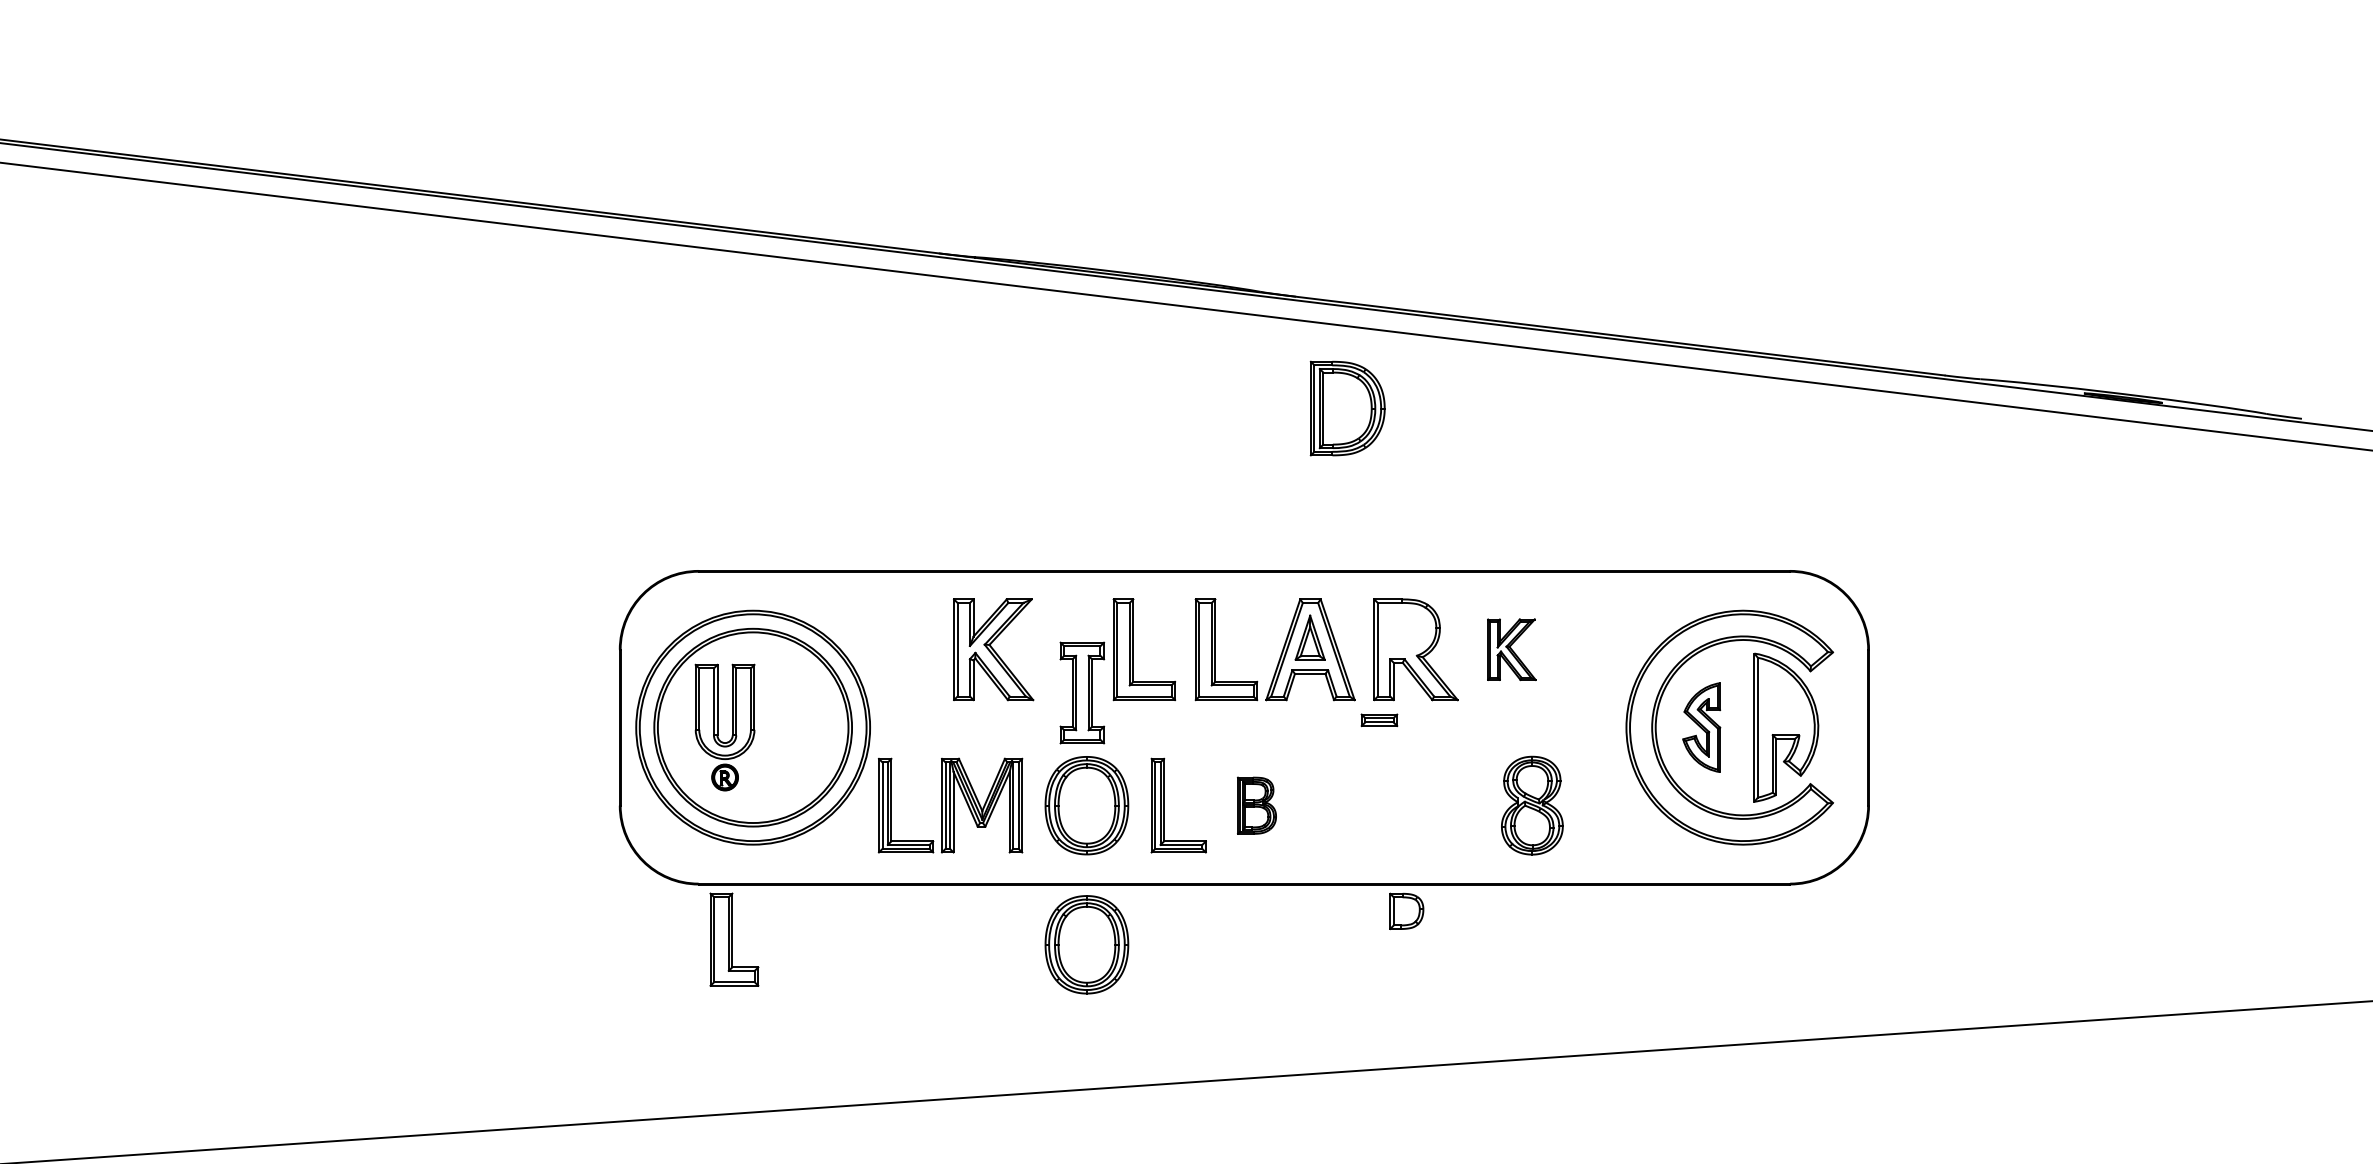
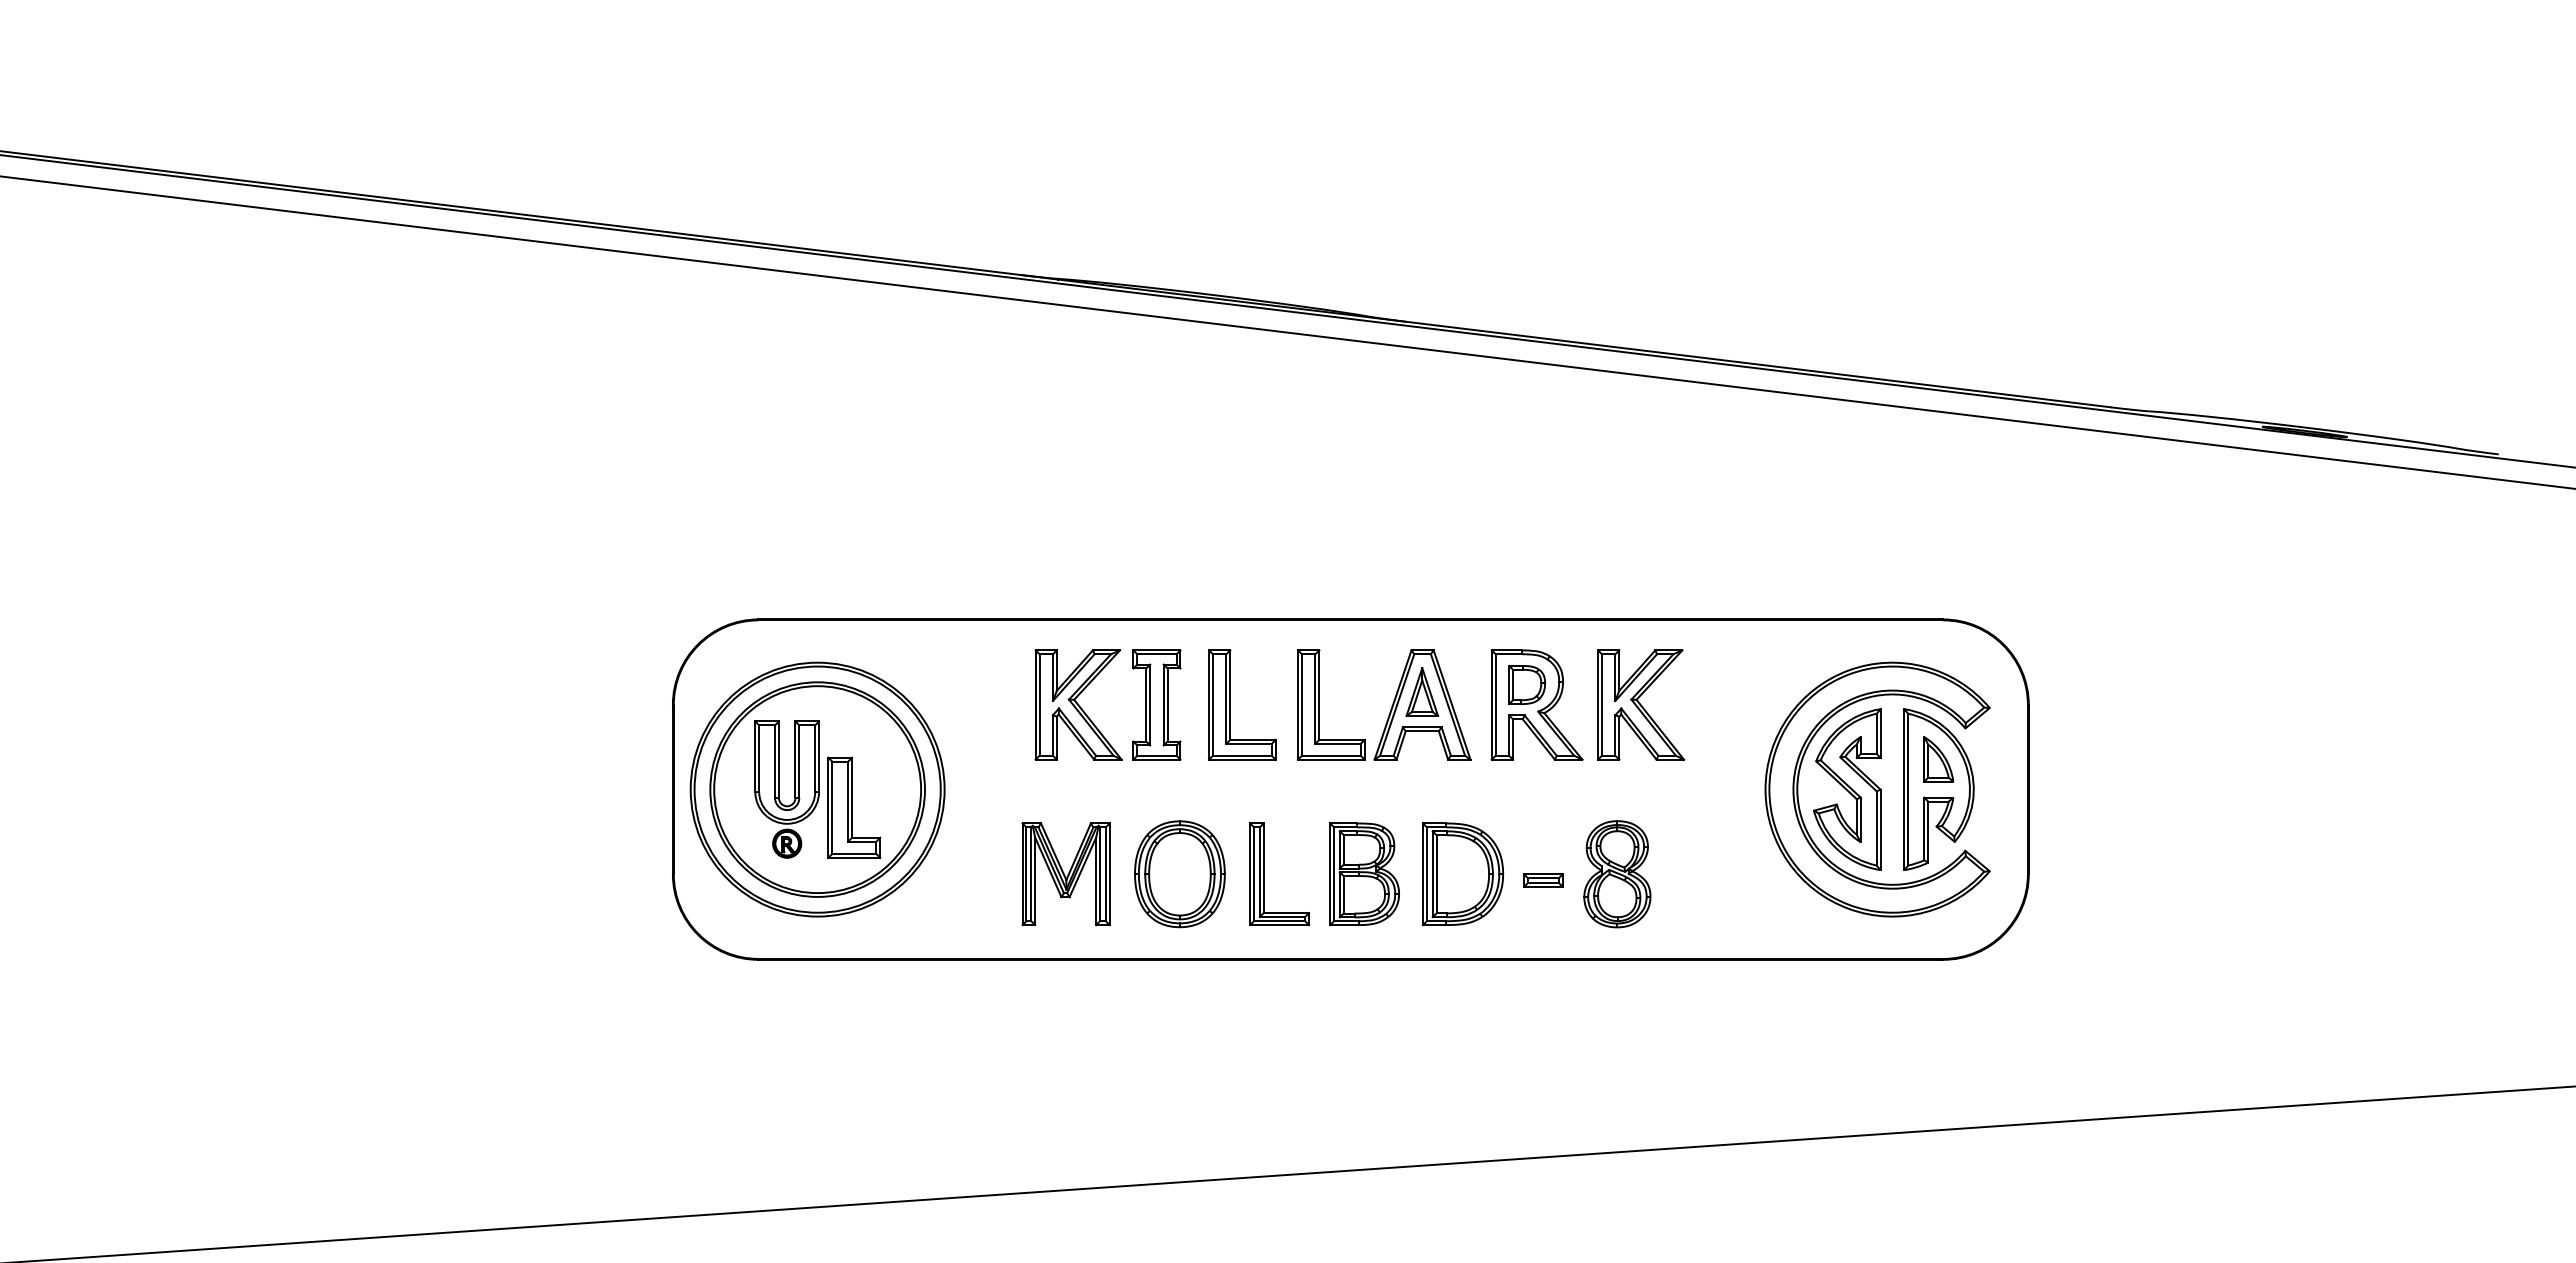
part: (1347, 407) -> (1462, 873), moved
part: (1512, 649) -> (1641, 704), size x1.67
part: (1081, 692) -> (1156, 704), moved
part: (1785, 699) -> (1938, 759), added
part: (1379, 720) -> (1543, 880), moved
part: (1701, 727) -> (1846, 789), size x1.67
part: (892, 805) -> (968, 874), removed
part: (1256, 805) -> (1364, 874), size x1.67
part: (1532, 805) -> (1617, 874), moved
part: (1406, 910) -> (1526, 684), moved
part: (734, 939) -> (854, 807), moved
part: (1086, 944) -> (1179, 1025), removed

